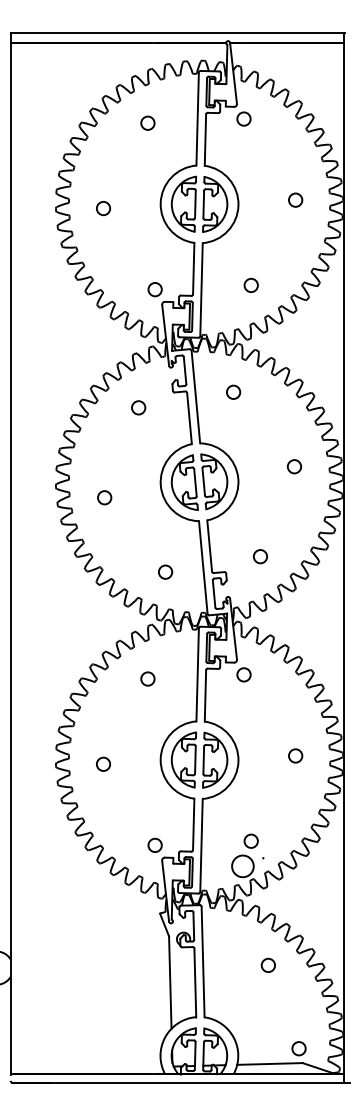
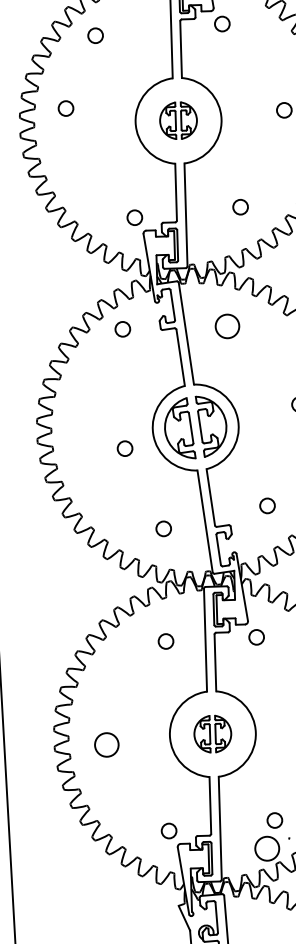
circle: (147, 122) -> (95, 34), moved
part: (199, 203) -> (178, 119), size x0.6
circle: (103, 208) -> (66, 108), moved
circle: (233, 391) -> (227, 325), size x1.6
circle: (138, 407) -> (122, 328), moved
circle: (104, 497) -> (124, 448), moved
circle: (147, 678) -> (165, 640), moved
part: (199, 759) -> (212, 733), size x0.6
circle: (103, 763) -> (107, 743), size x1.6

